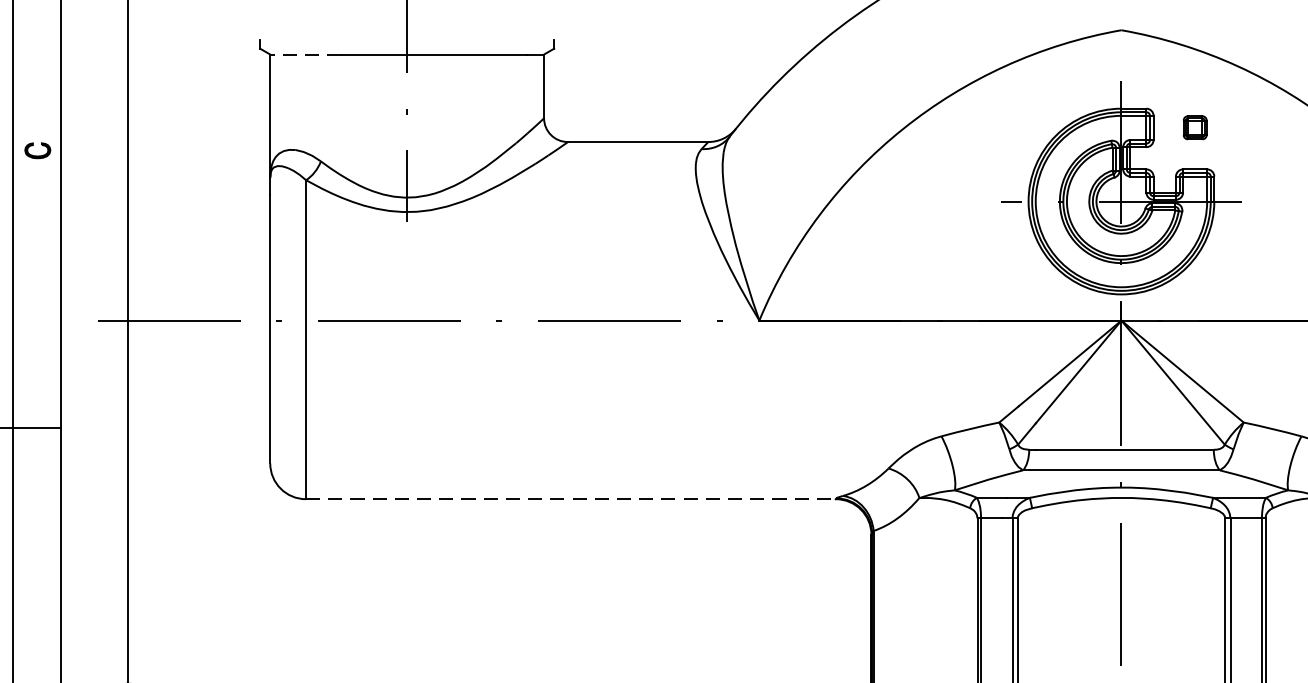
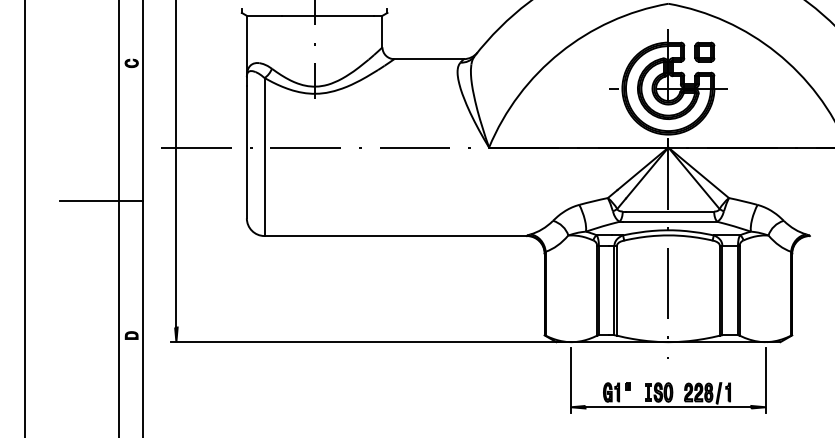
line: (305, 53) -> (264, 15), dashed -> solid
part: (1194, 126) -> (704, 51), size x1.67
line: (572, 500) -> (396, 236), dashed -> solid

